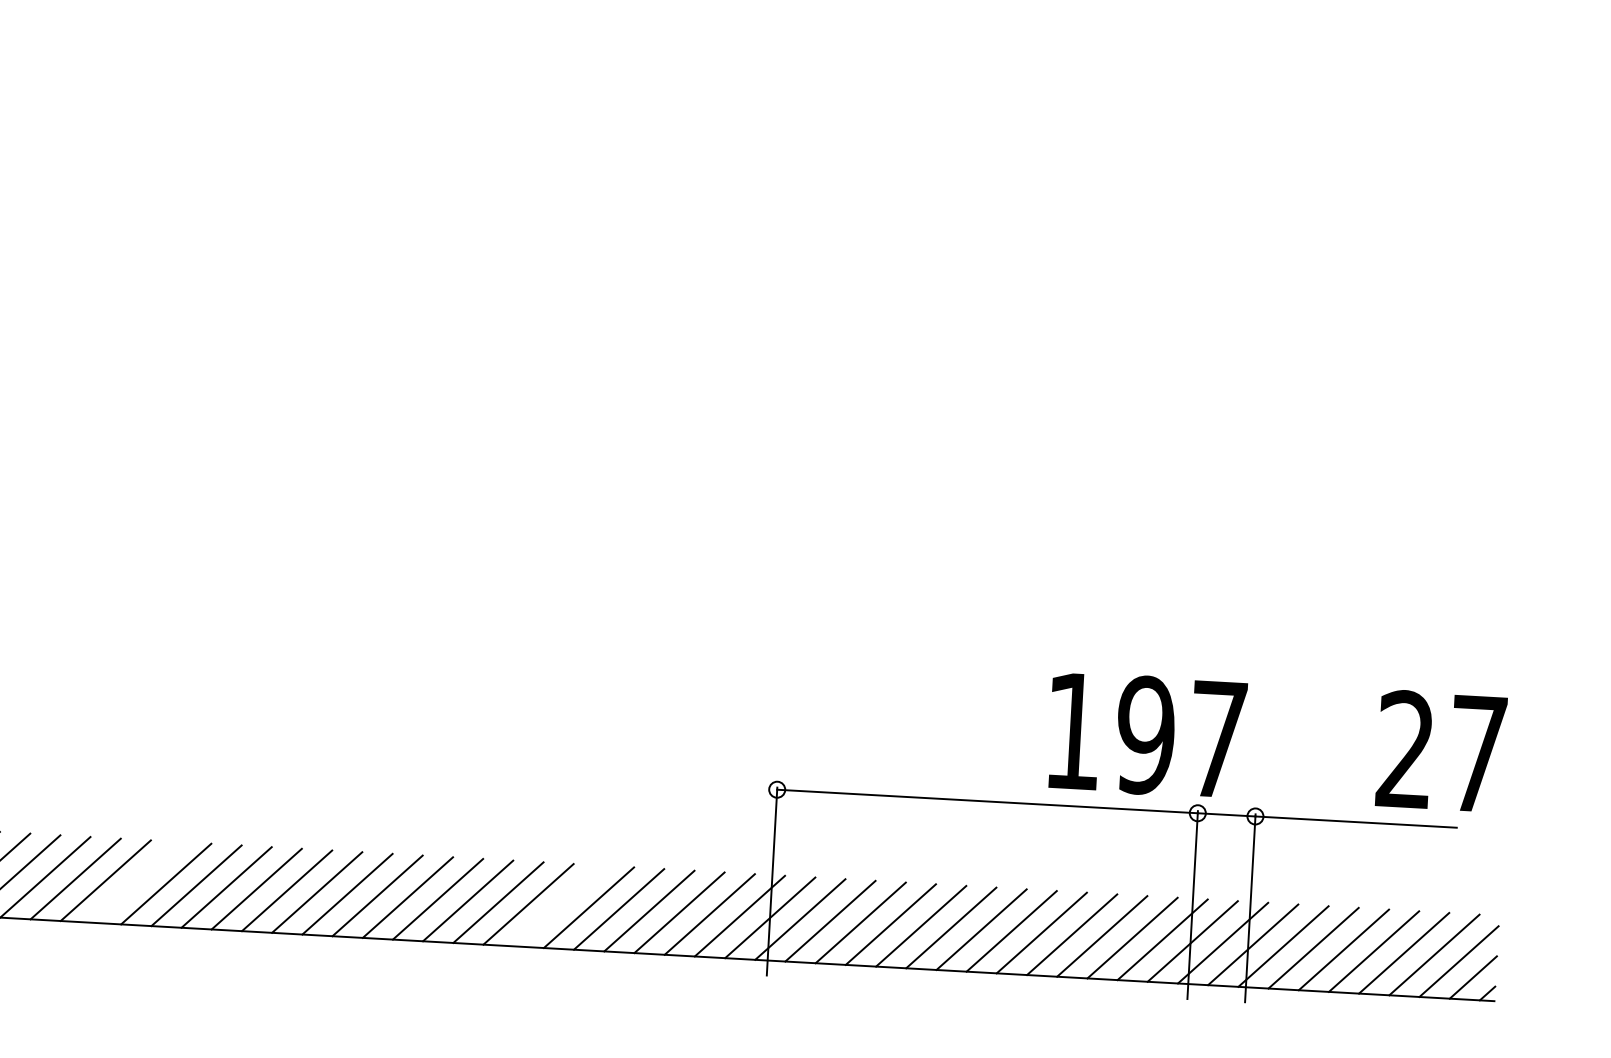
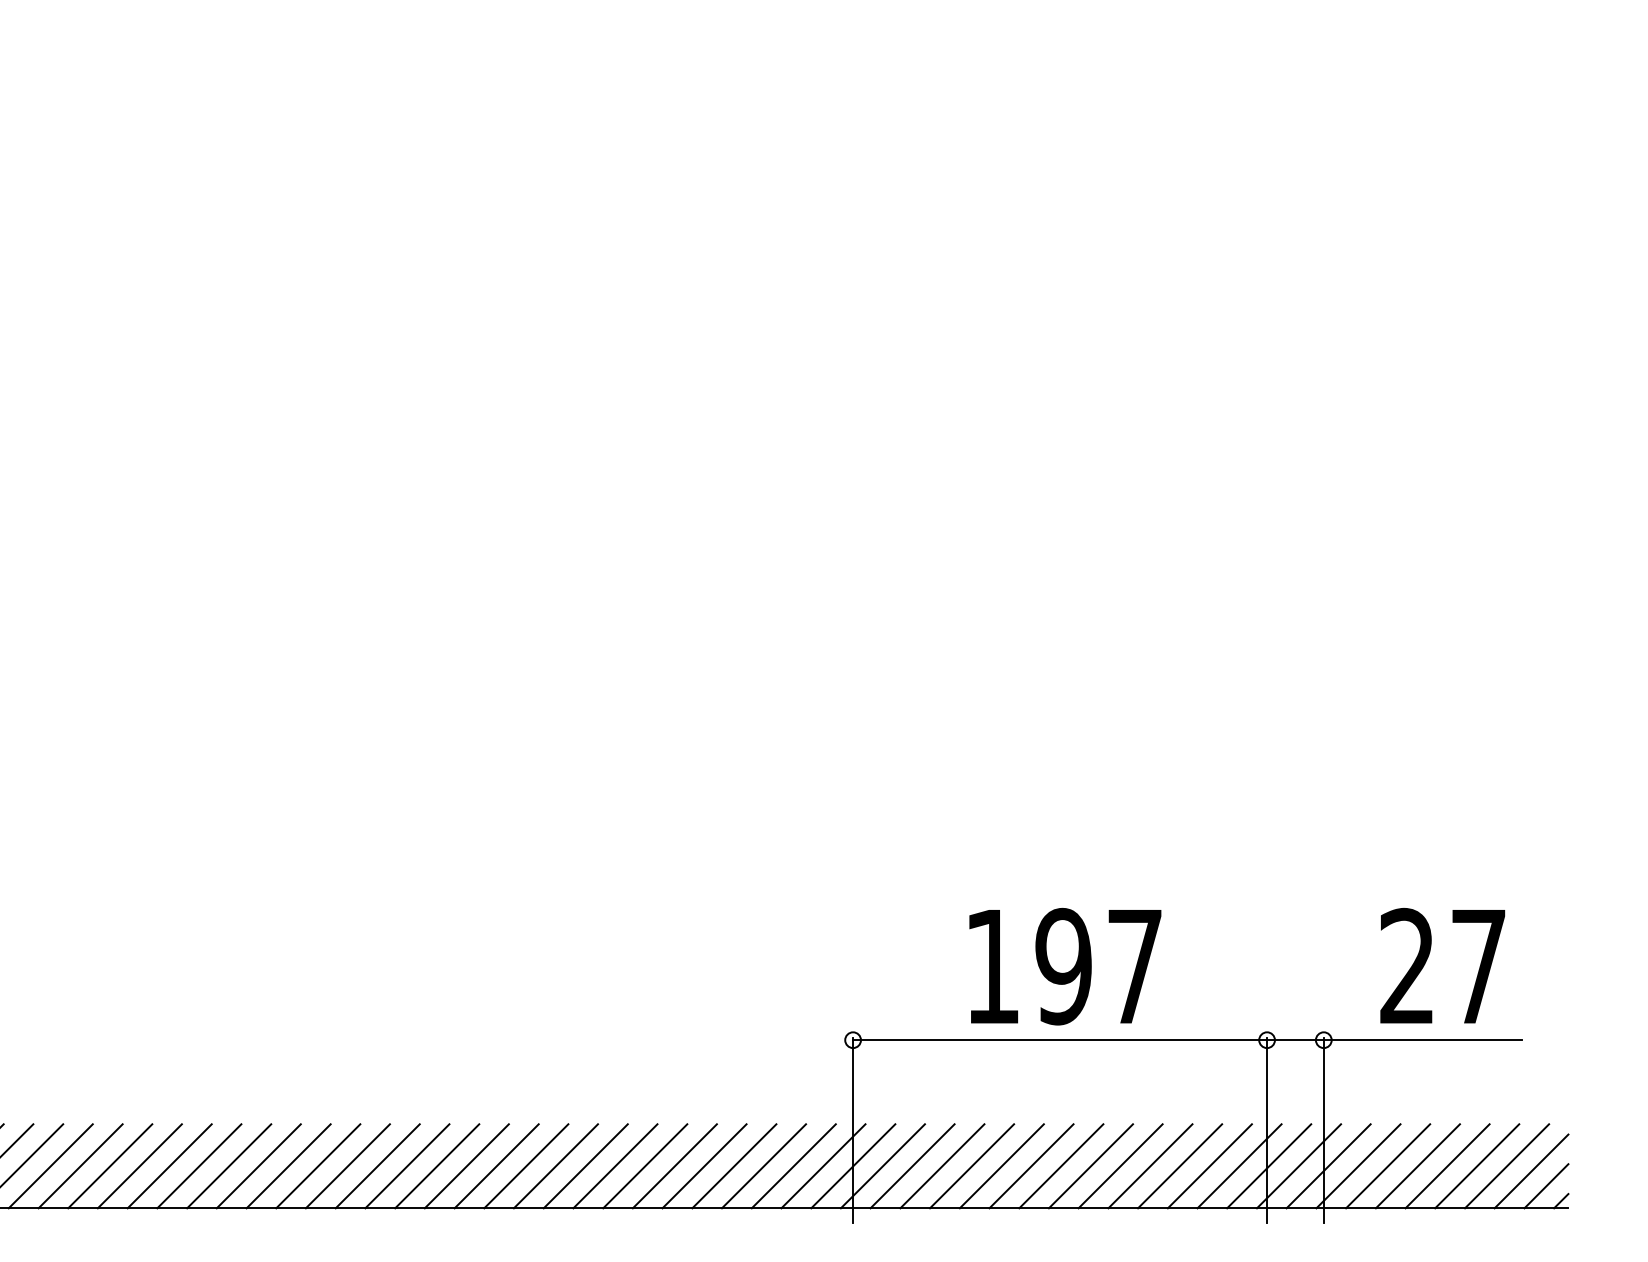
text: (1147, 735) -> (1065, 966), moved
text: (1441, 750) -> (1442, 965), moved
line: (136, 882) -> (229, 1166), added
line: (559, 906) -> (645, 1166), added

